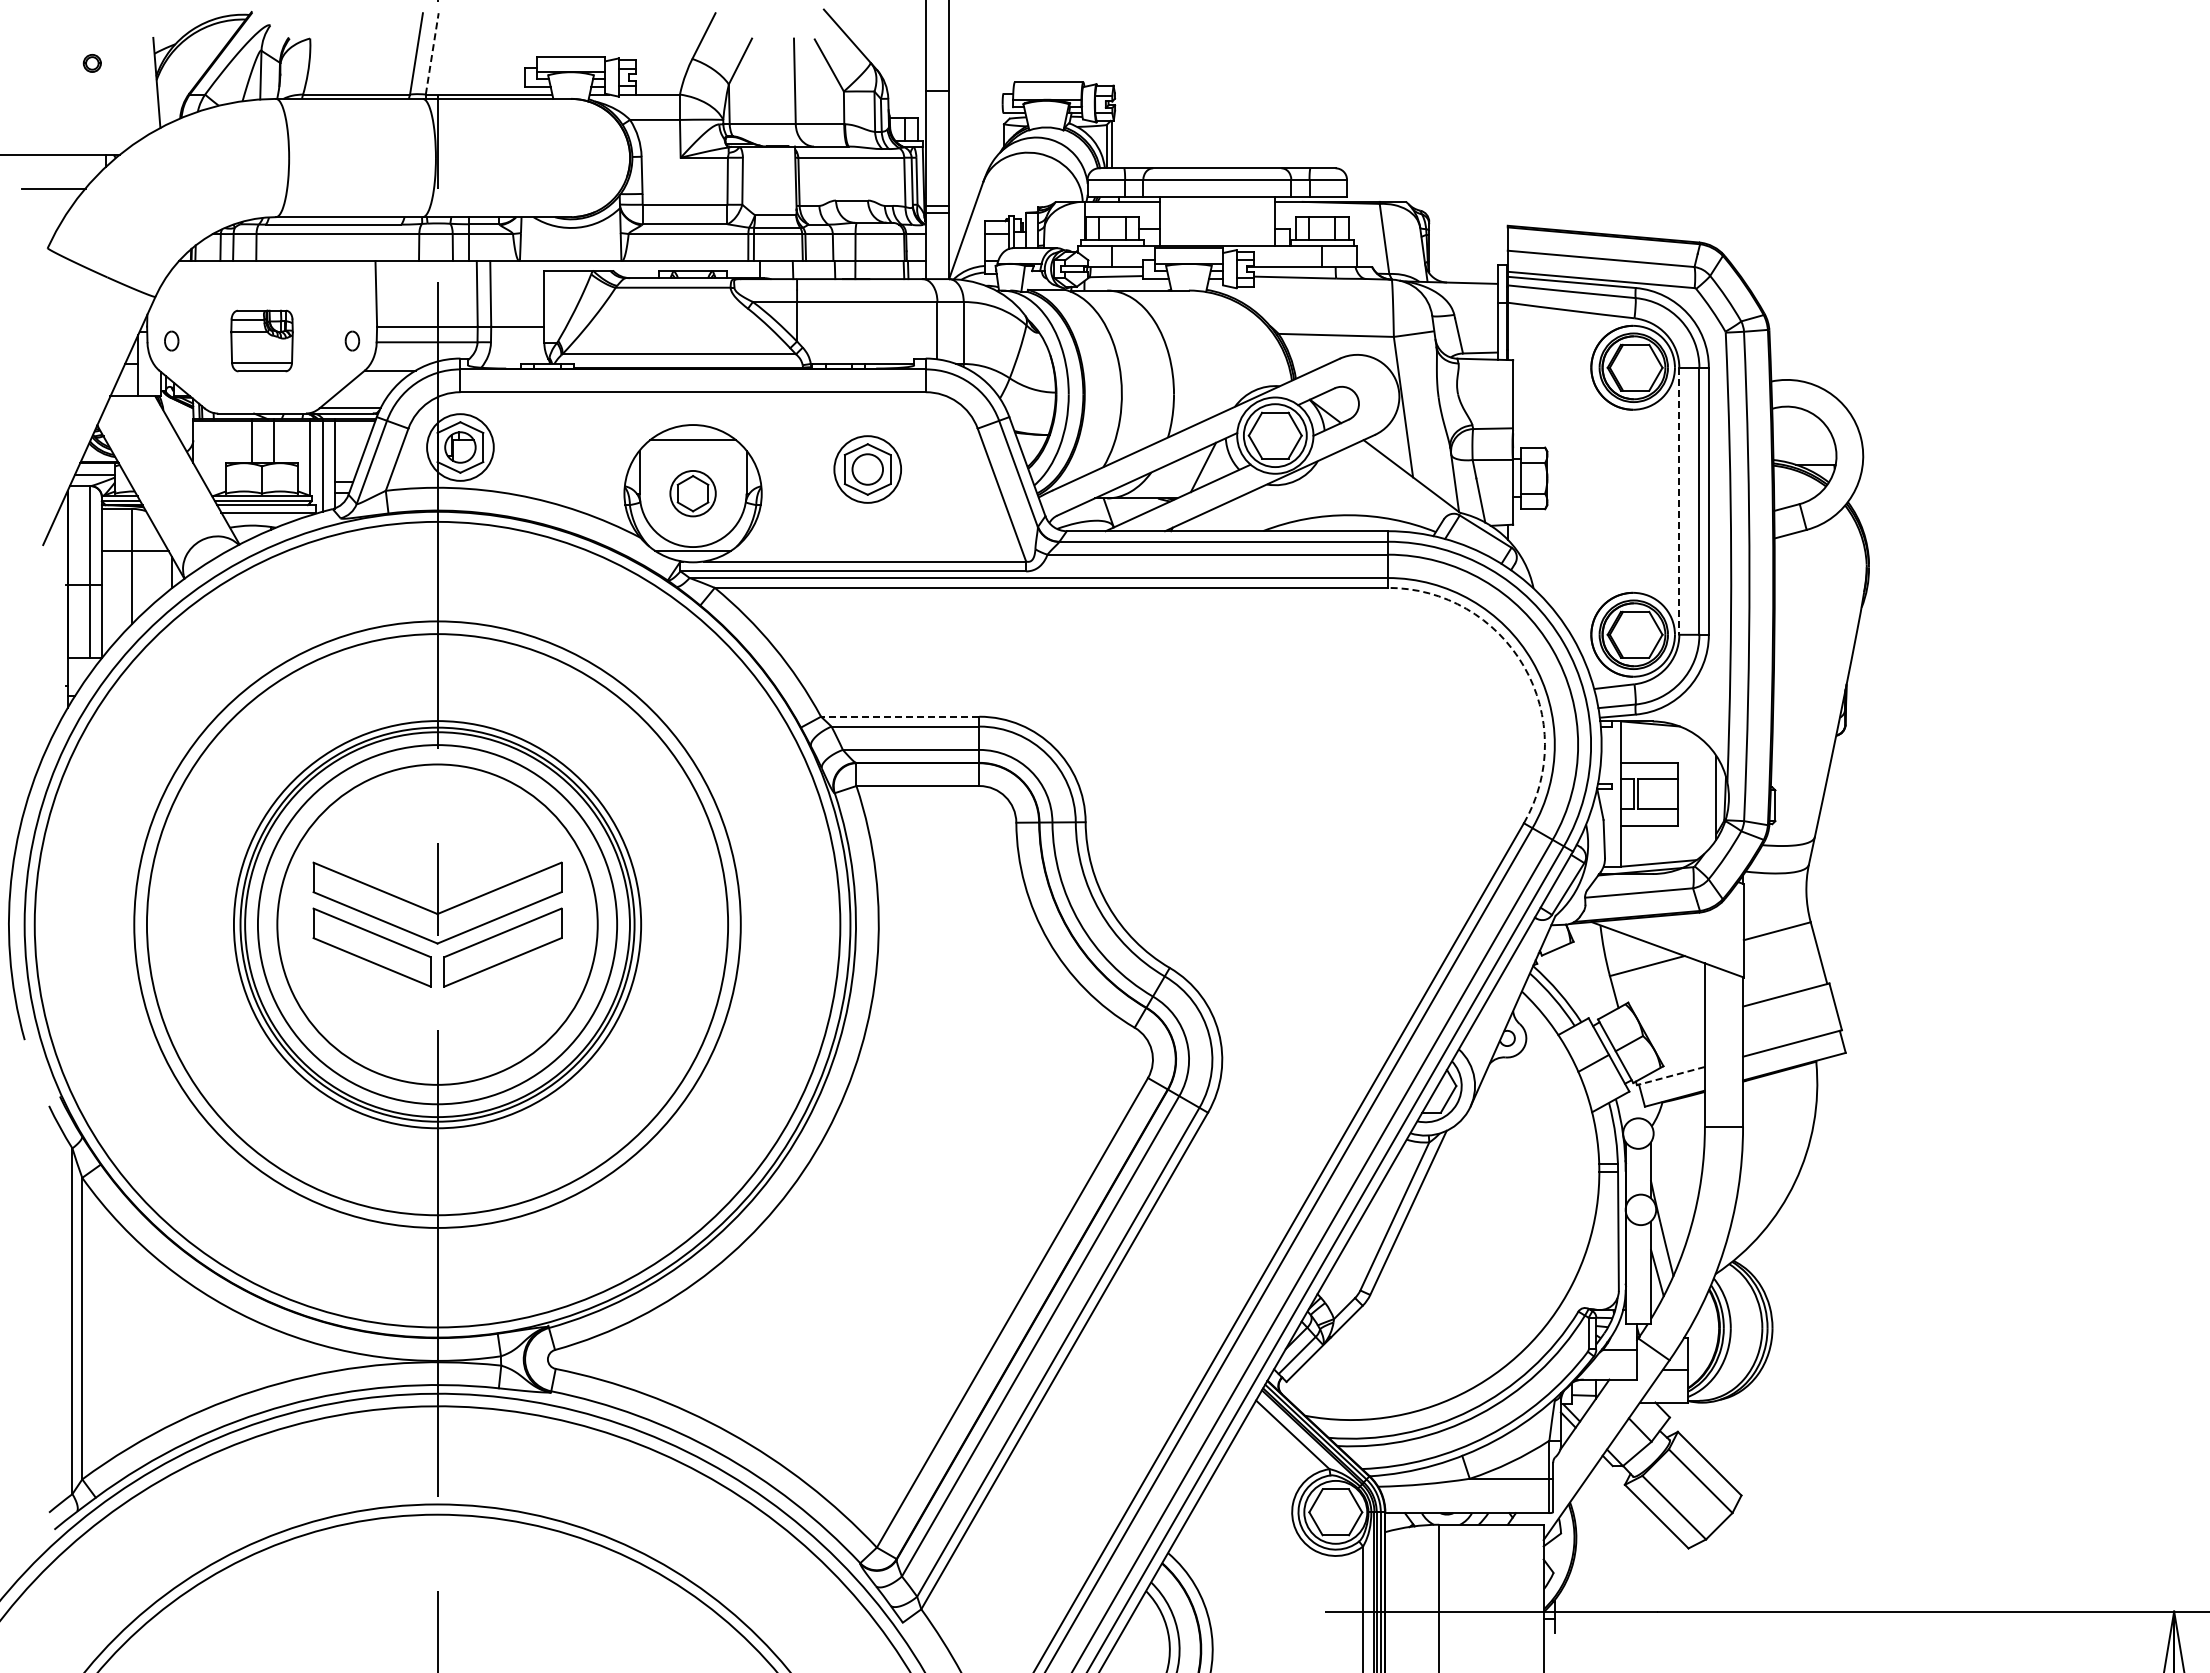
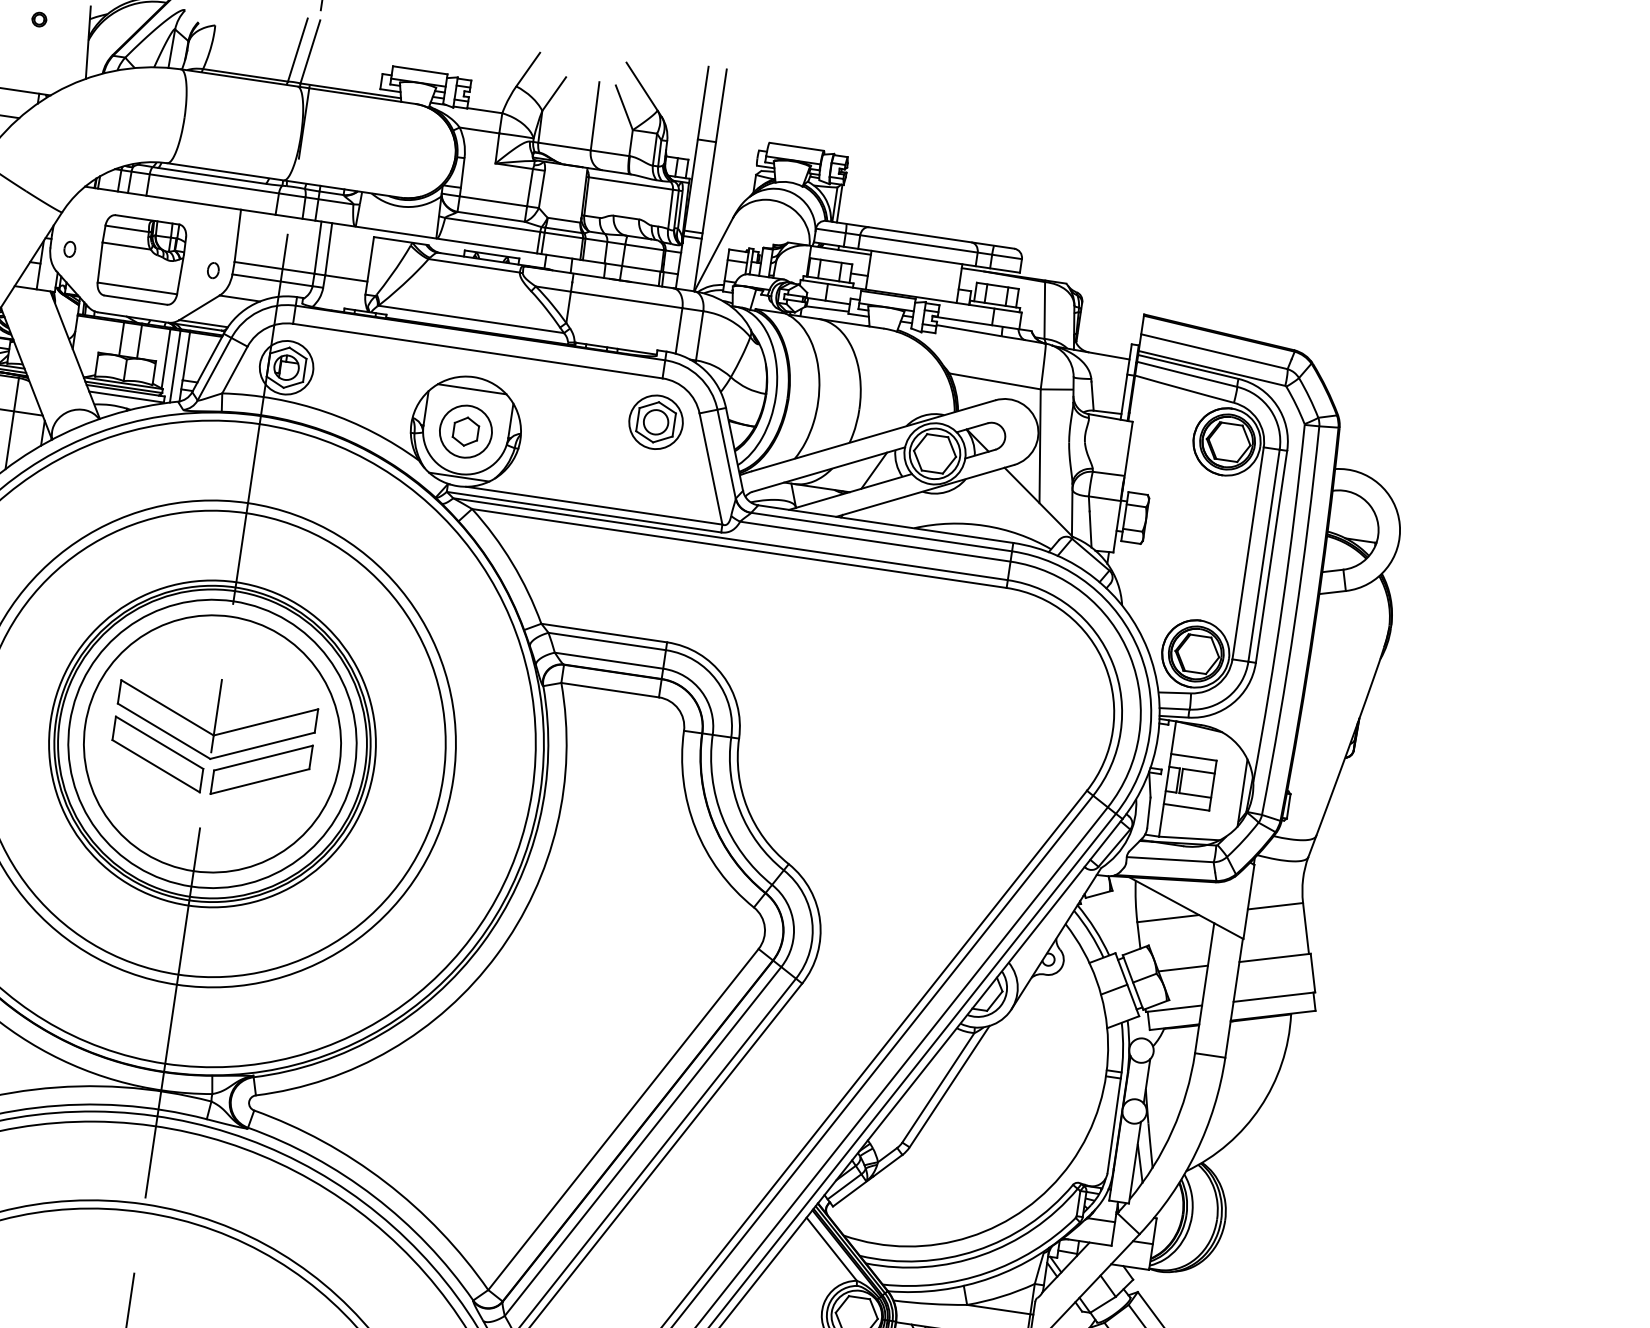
line: (432, 53) -> (310, 51), dashed -> solid
part: (261, 340) -> (141, 259), size x1.67
part: (867, 469) -> (655, 422), moved
circle: (692, 493) -> (465, 431), size x1.43
line: (1679, 501) -> (1248, 553), dashed -> solid
arc: (1523, 666) -> (1105, 666), dashed -> solid
line: (899, 716) -> (603, 632), dashed -> solid
line: (1674, 1024) -> (1182, 968), added
line: (1670, 1076) -> (1173, 1009), dashed -> solid

